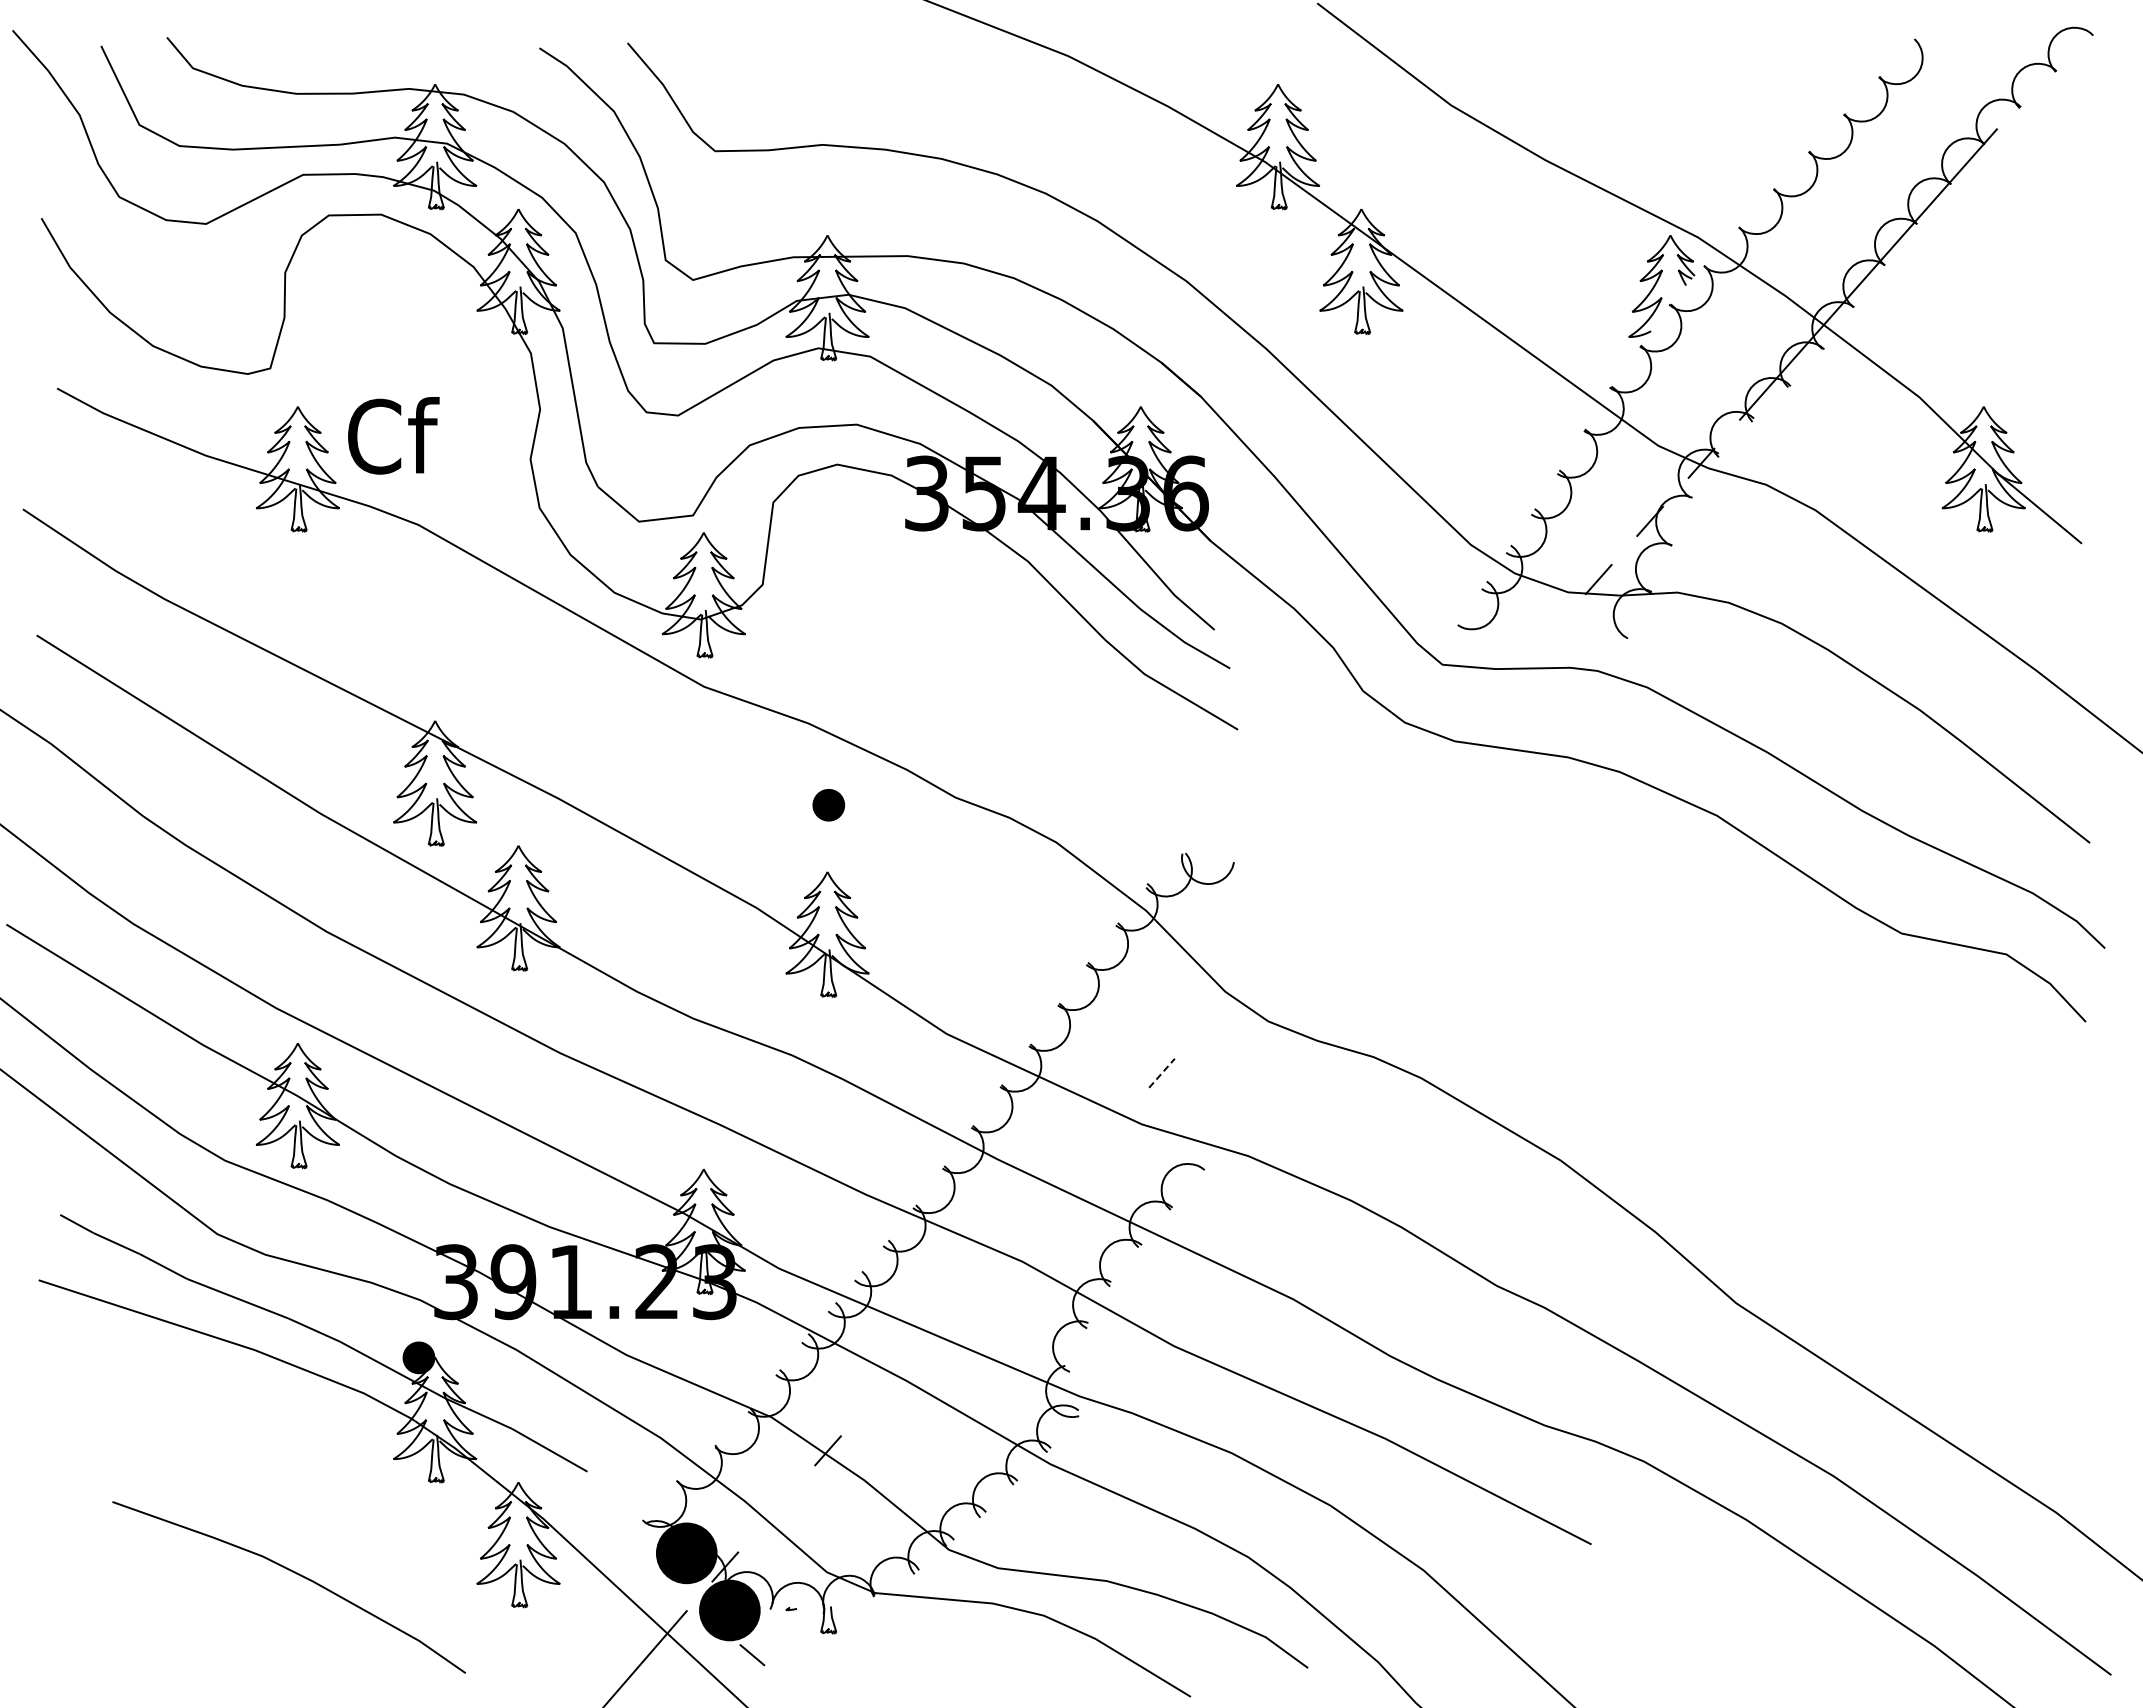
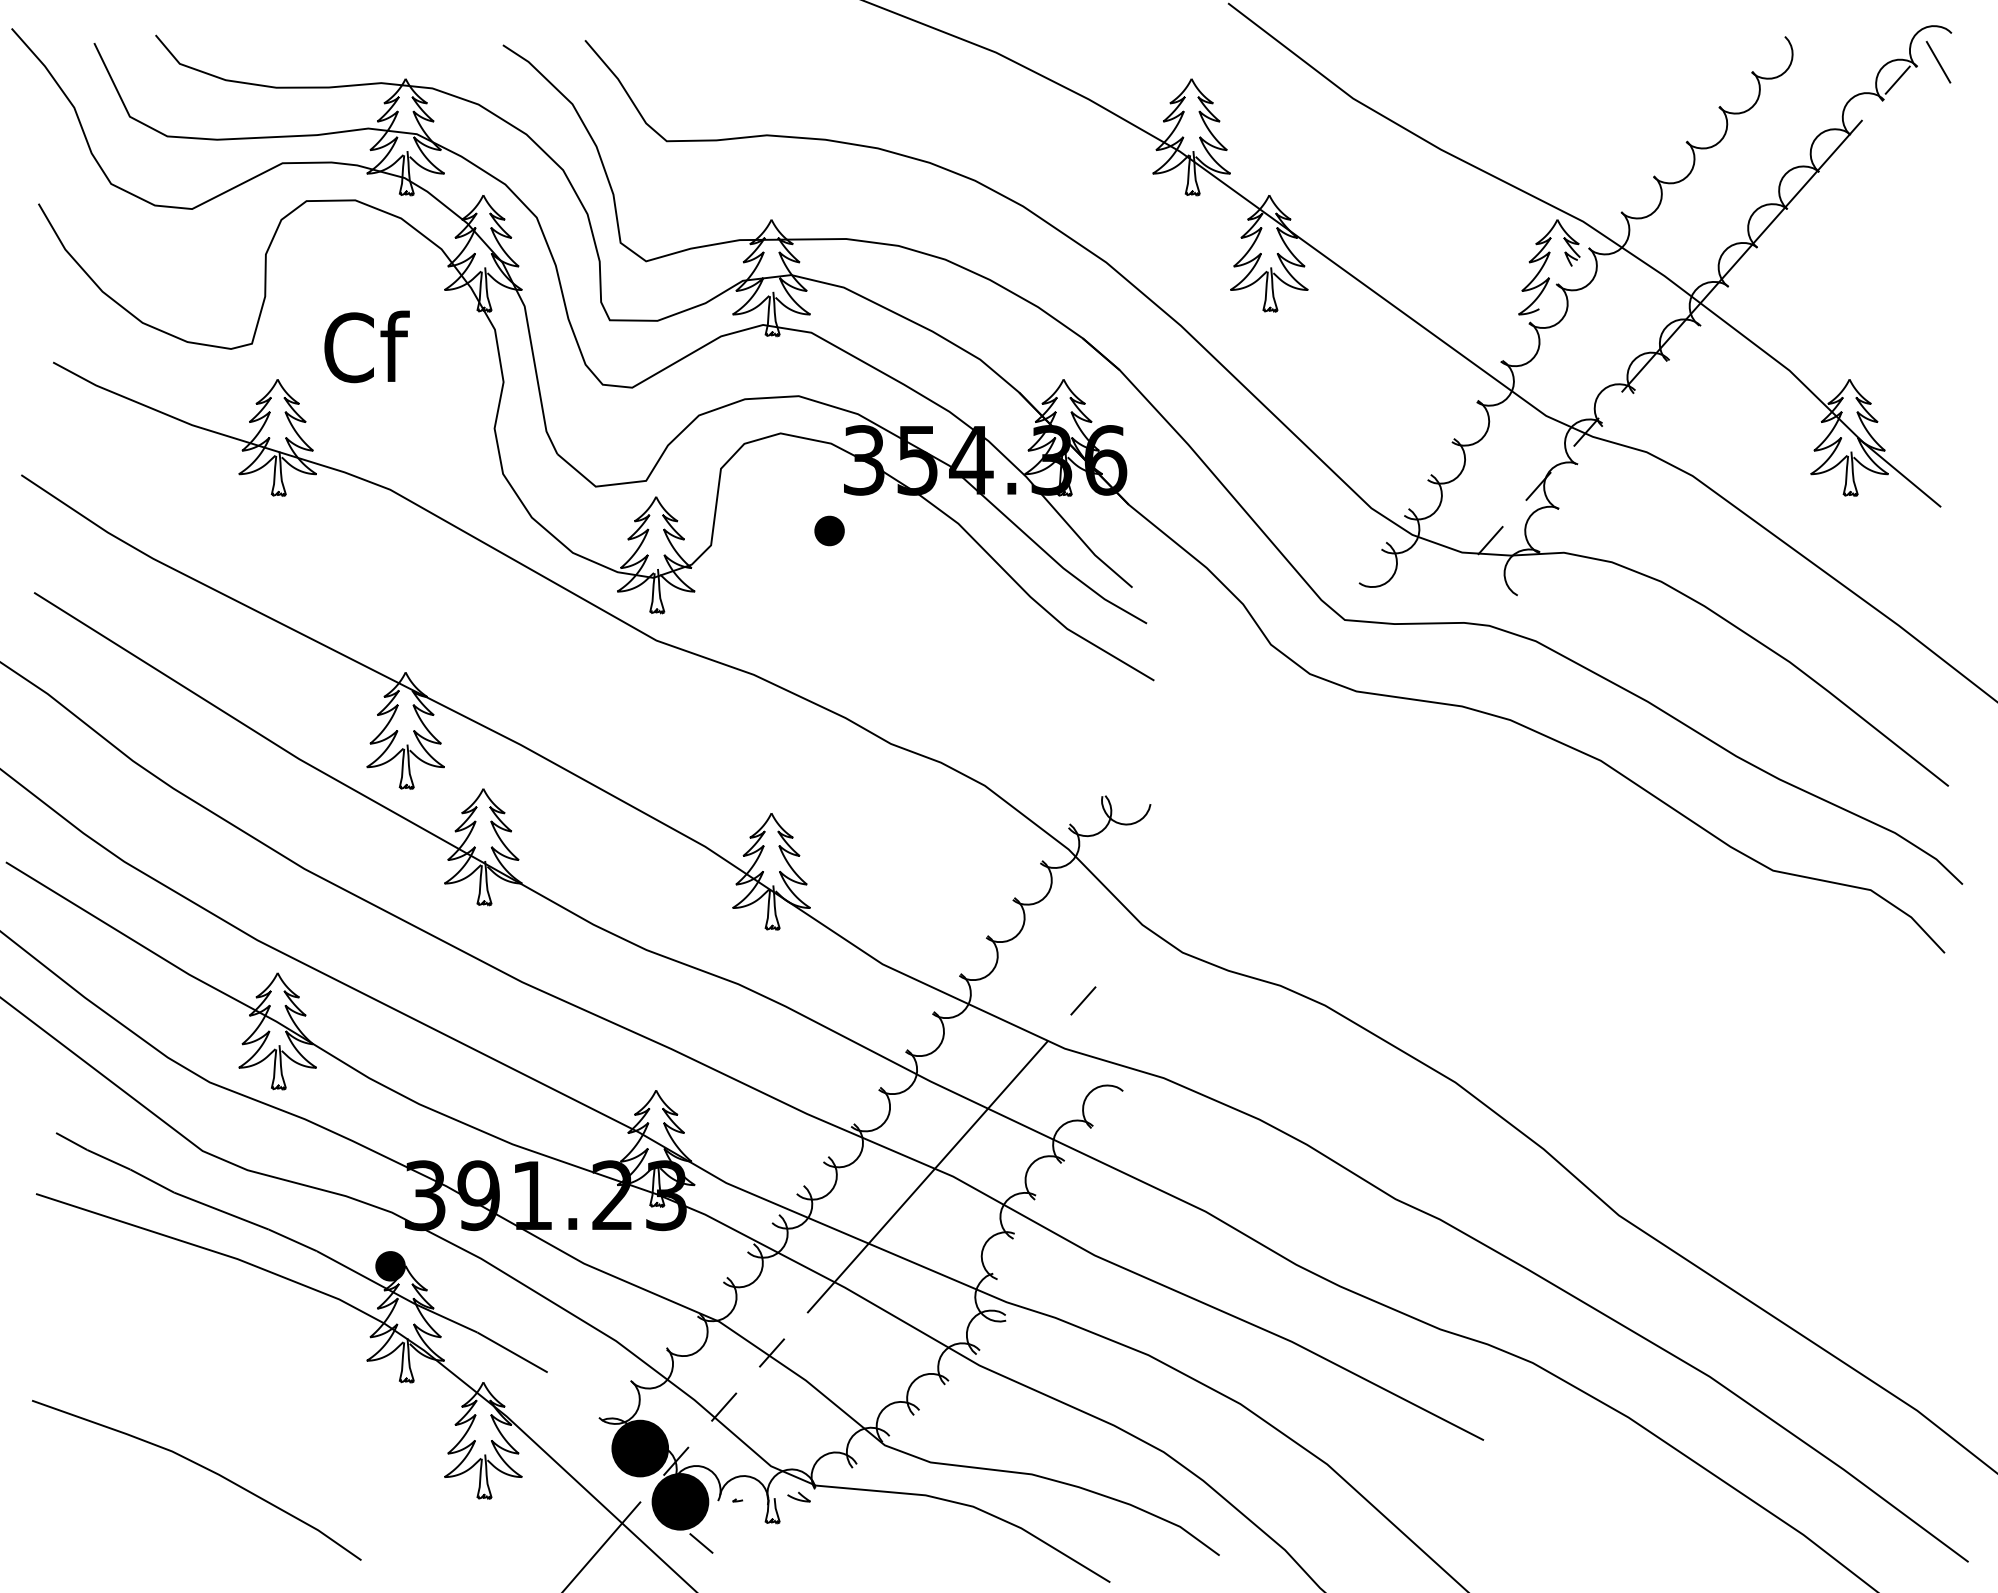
line: (2078, 66) -> (1937, 62), added
line: (2035, 85) -> (1897, 79), added
text: (393, 435) -> (366, 346), moved
part: (828, 805) -> (829, 531), moved
line: (1162, 1072) -> (1083, 1000), dashed -> solid
line: (994, 1261) -> (927, 1176), added
line: (776, 1508) -> (723, 1406), added
curve: (294, 1573) -> (201, 1467), moved
curve: (856, 1607) -> (798, 1499), added

